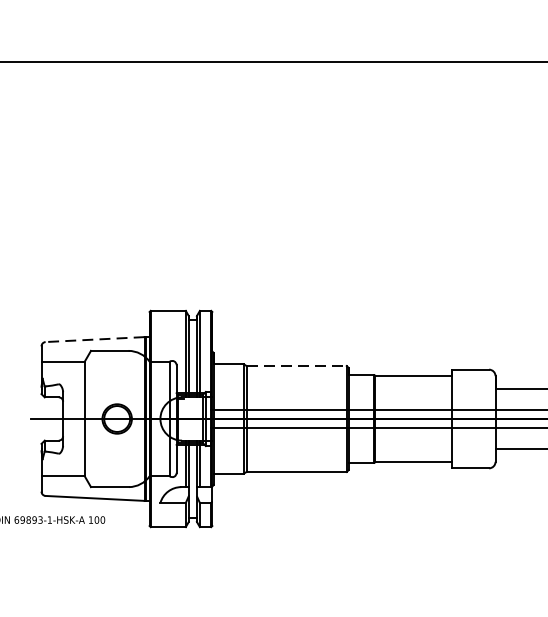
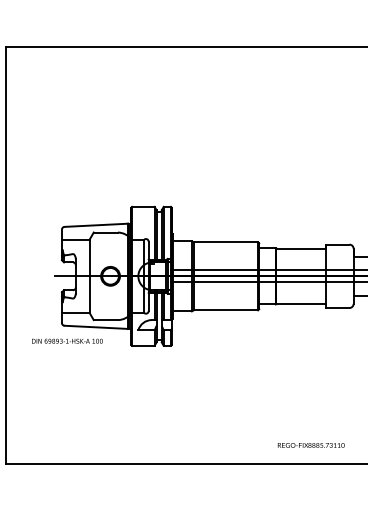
line: (95, 339) -> (96, 225), dashed -> solid
line: (297, 366) -> (226, 242), dashed -> solid

